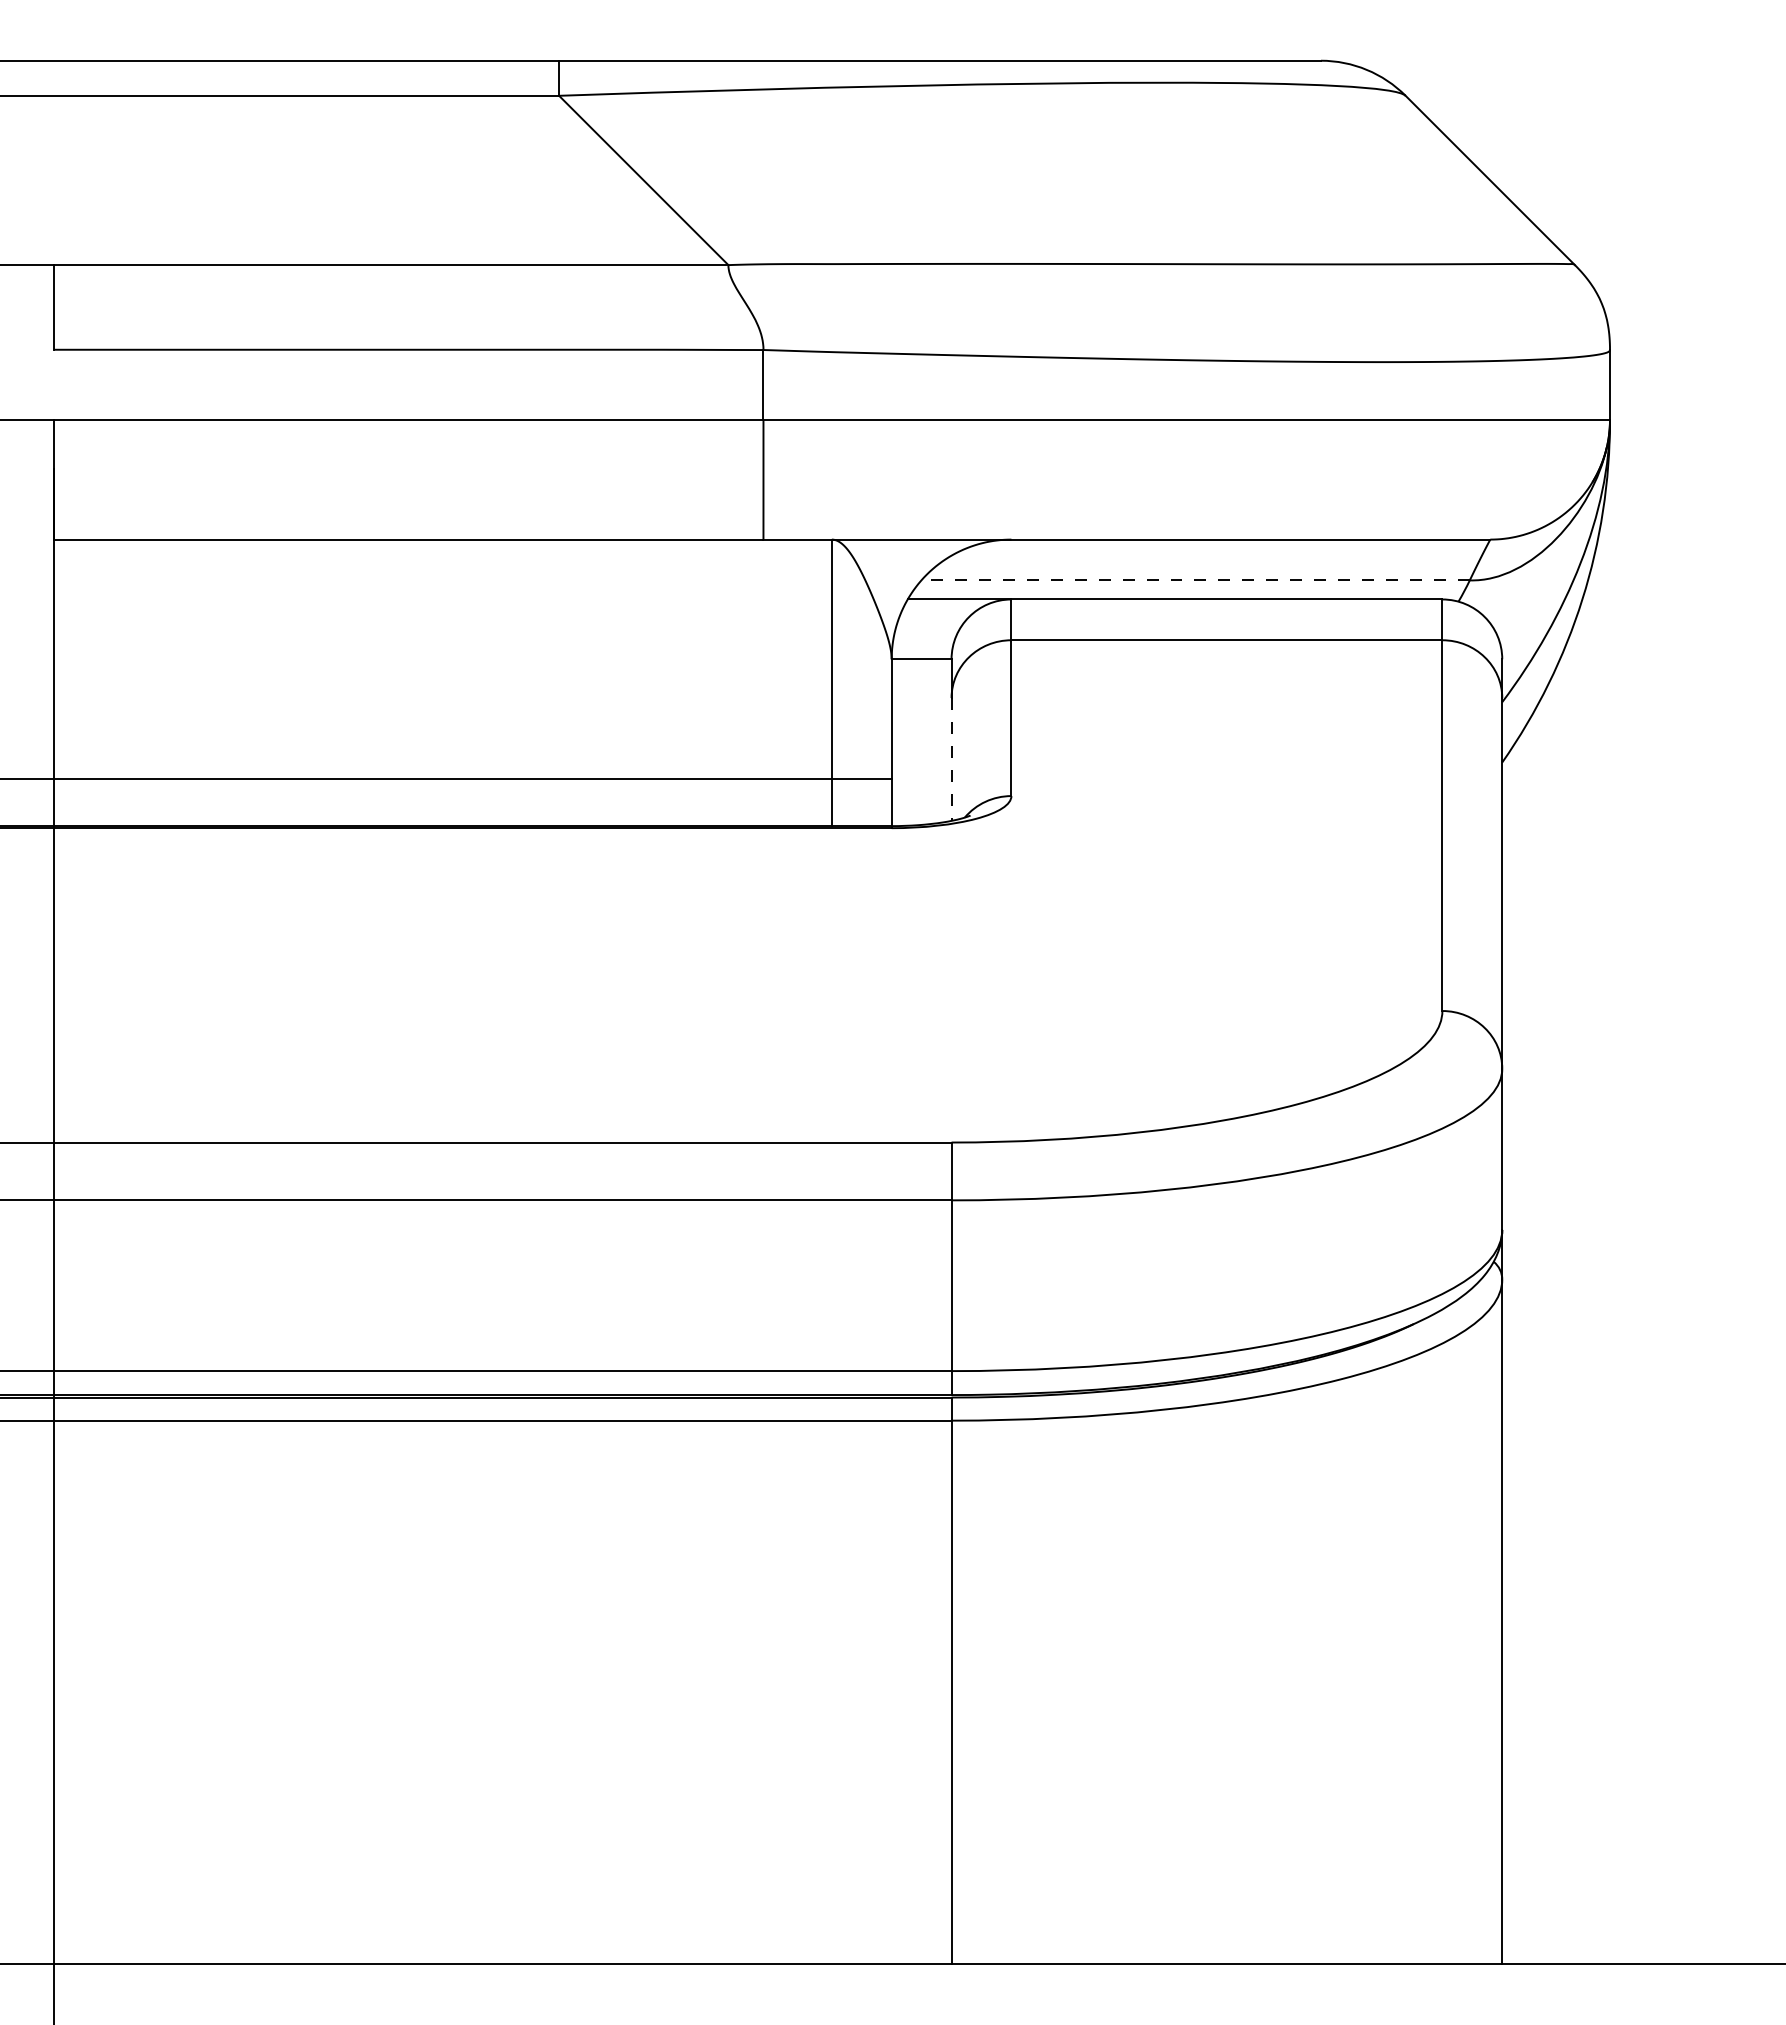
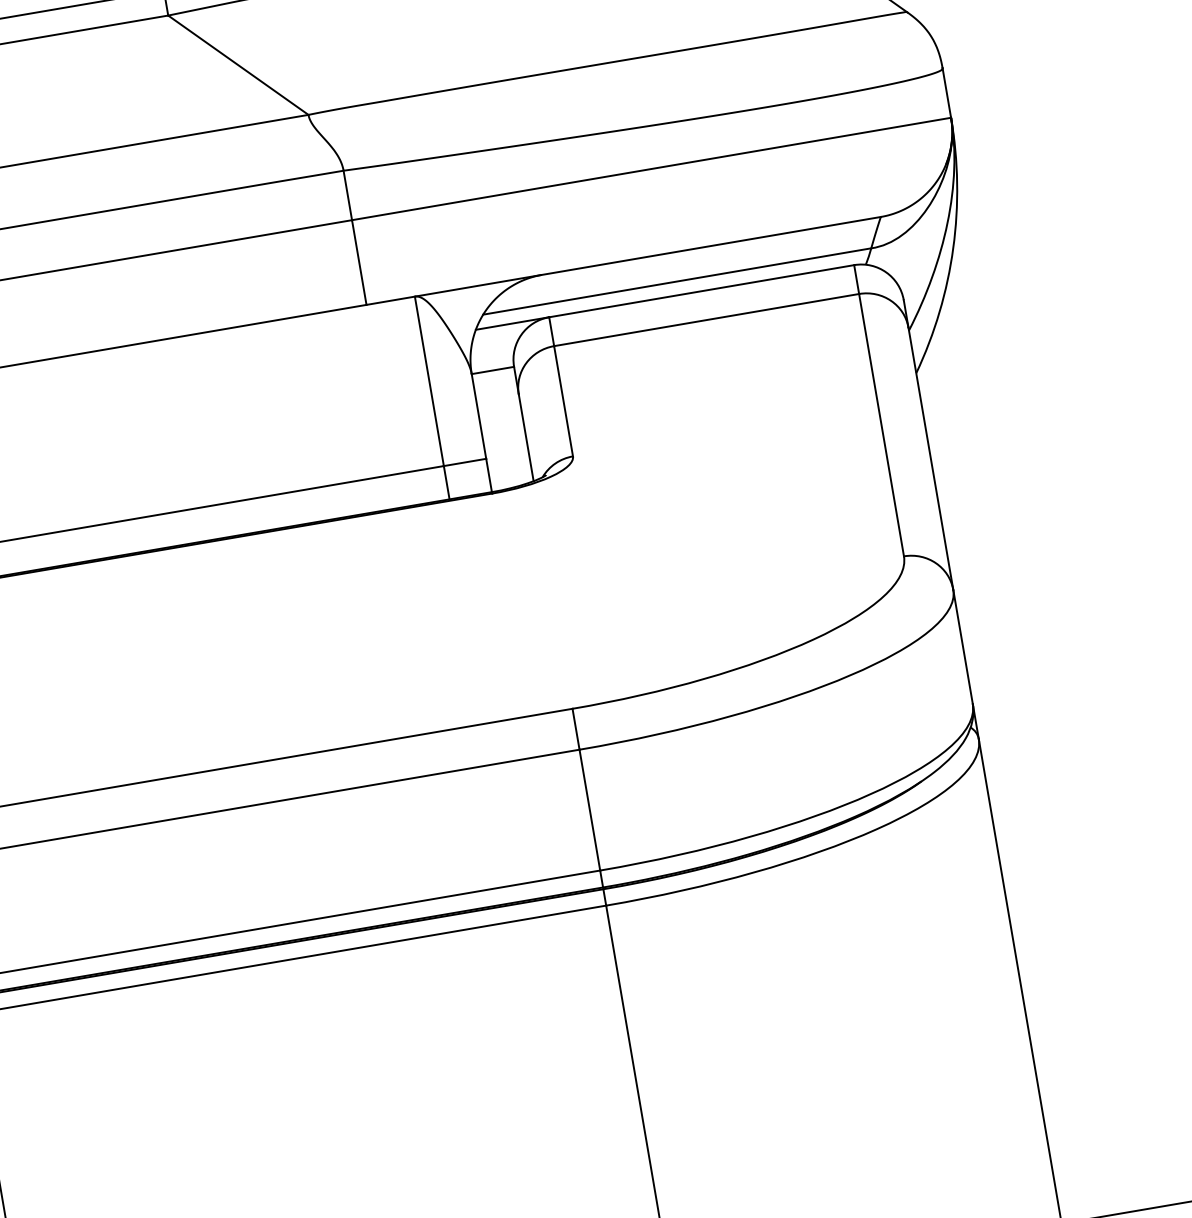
line: (1195, 580) -> (677, 281), dashed -> solid
line: (951, 760) -> (526, 438), dashed -> solid

